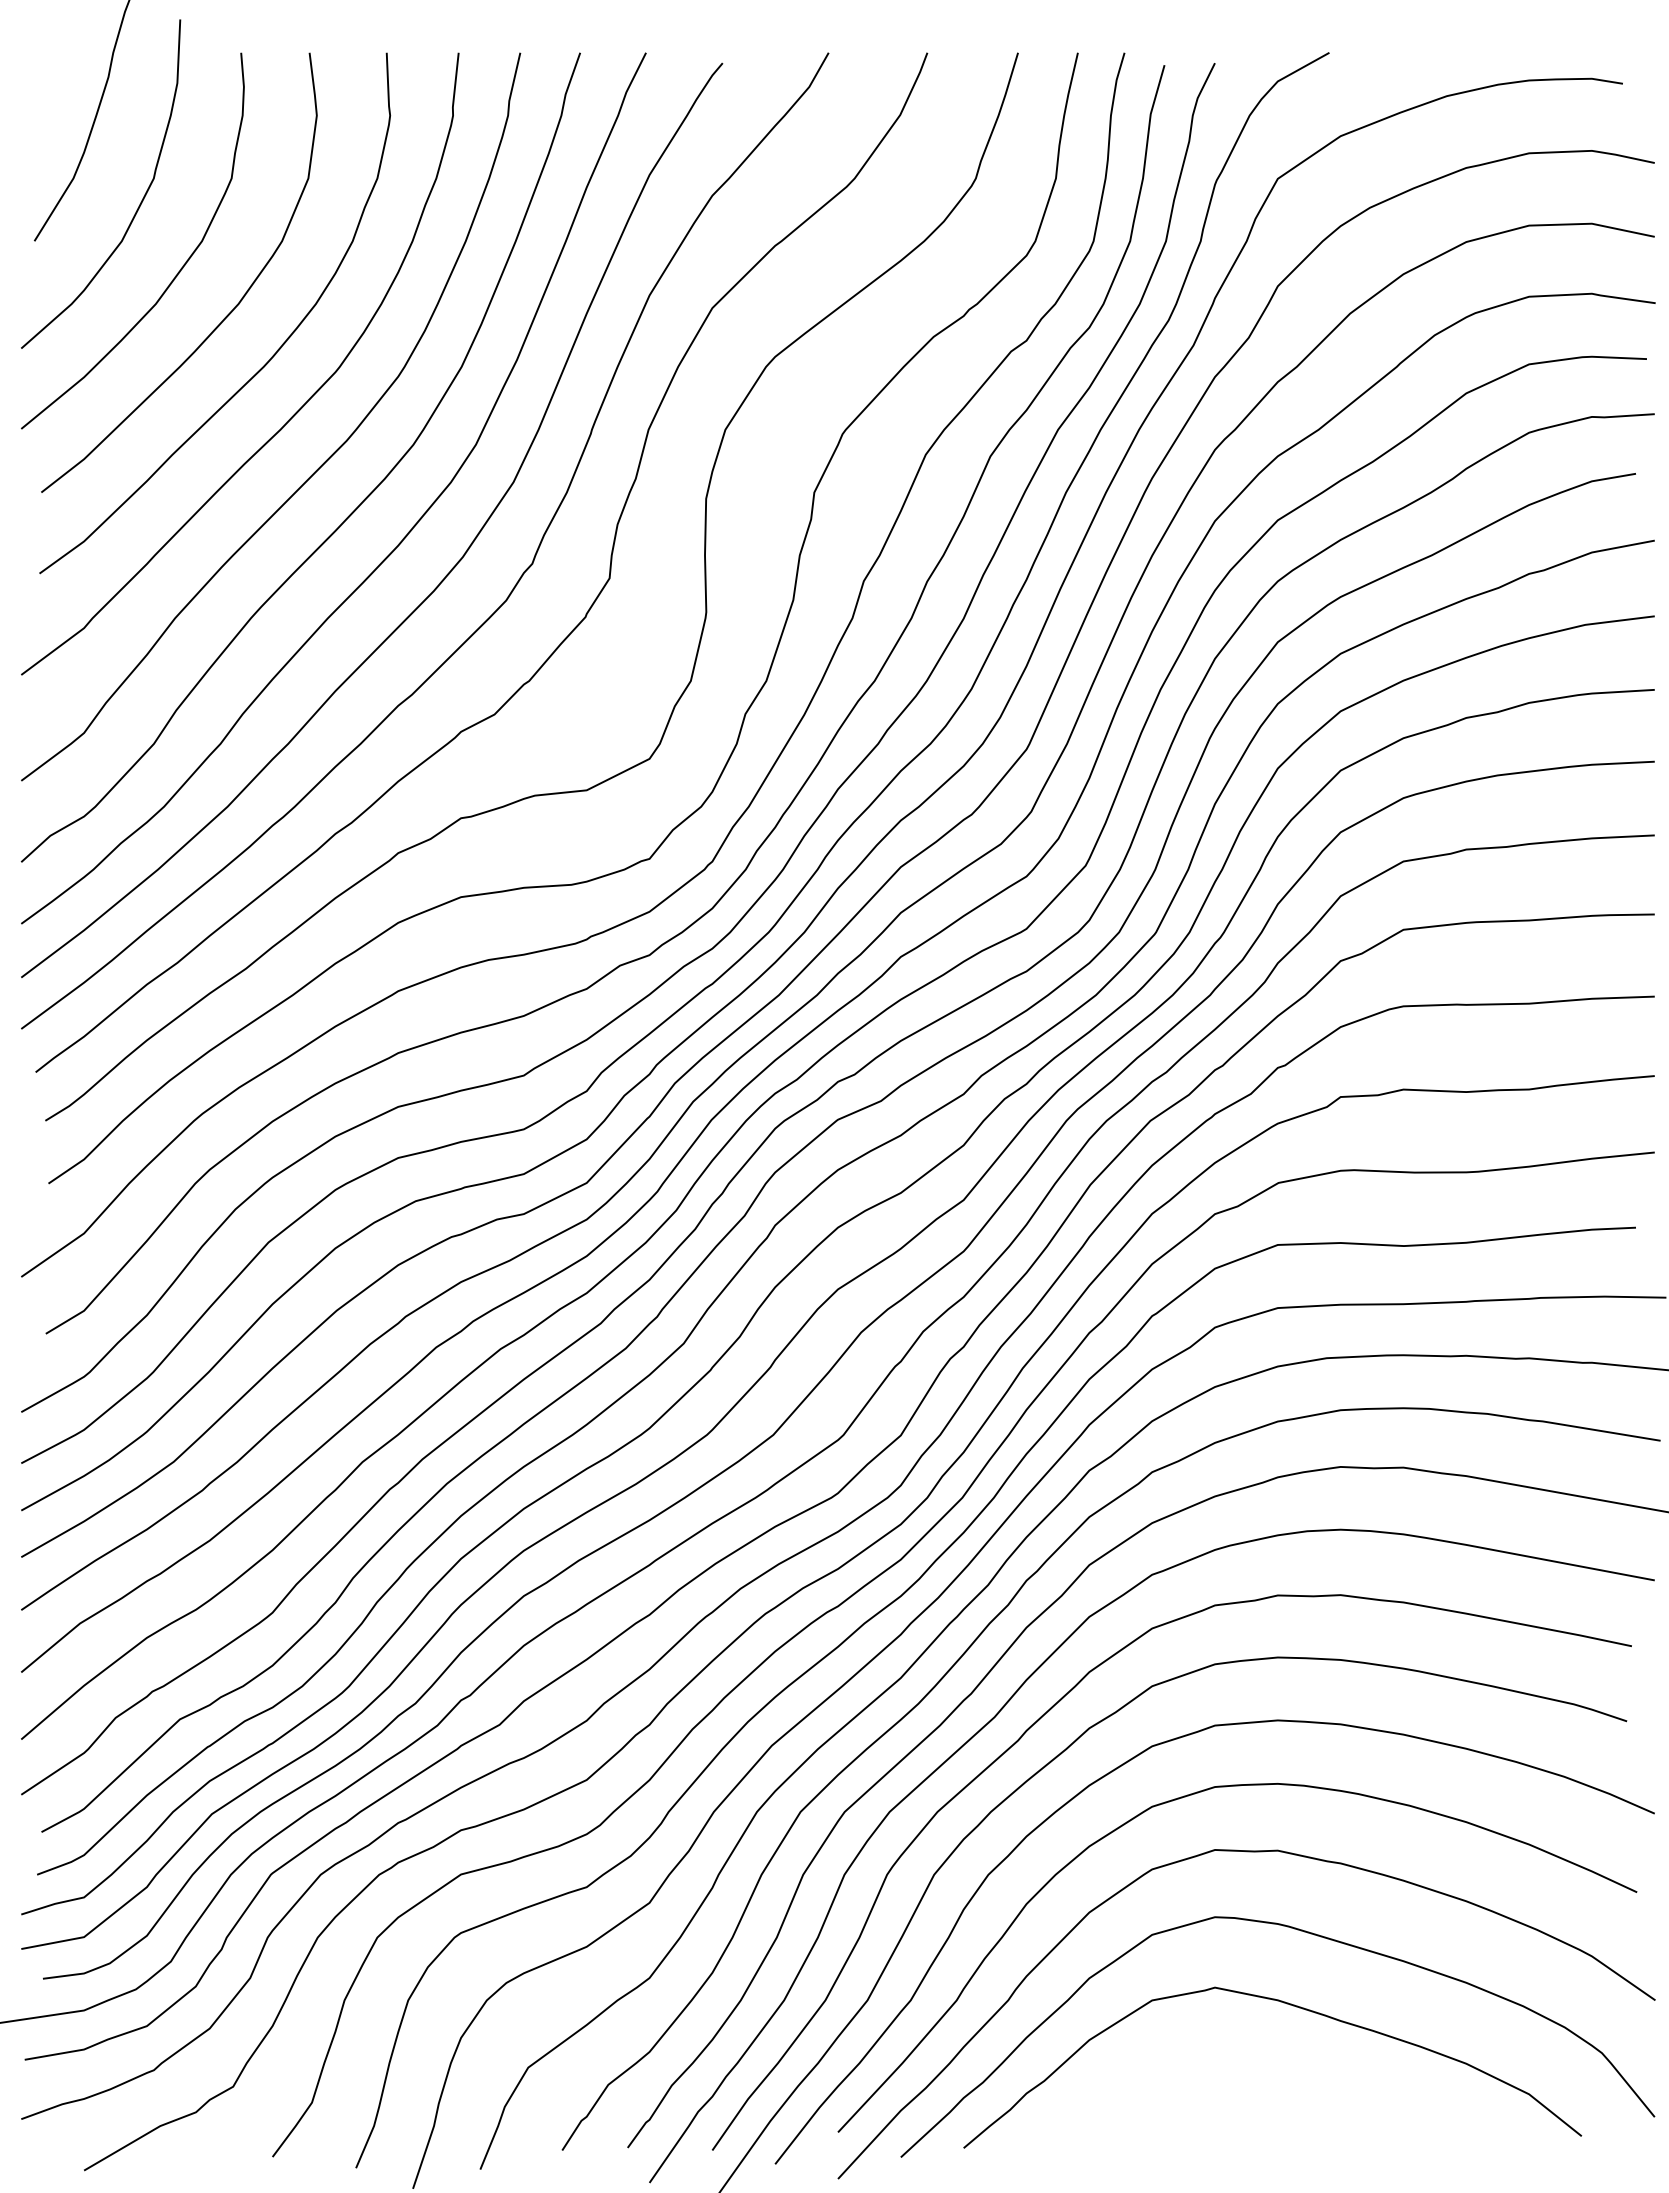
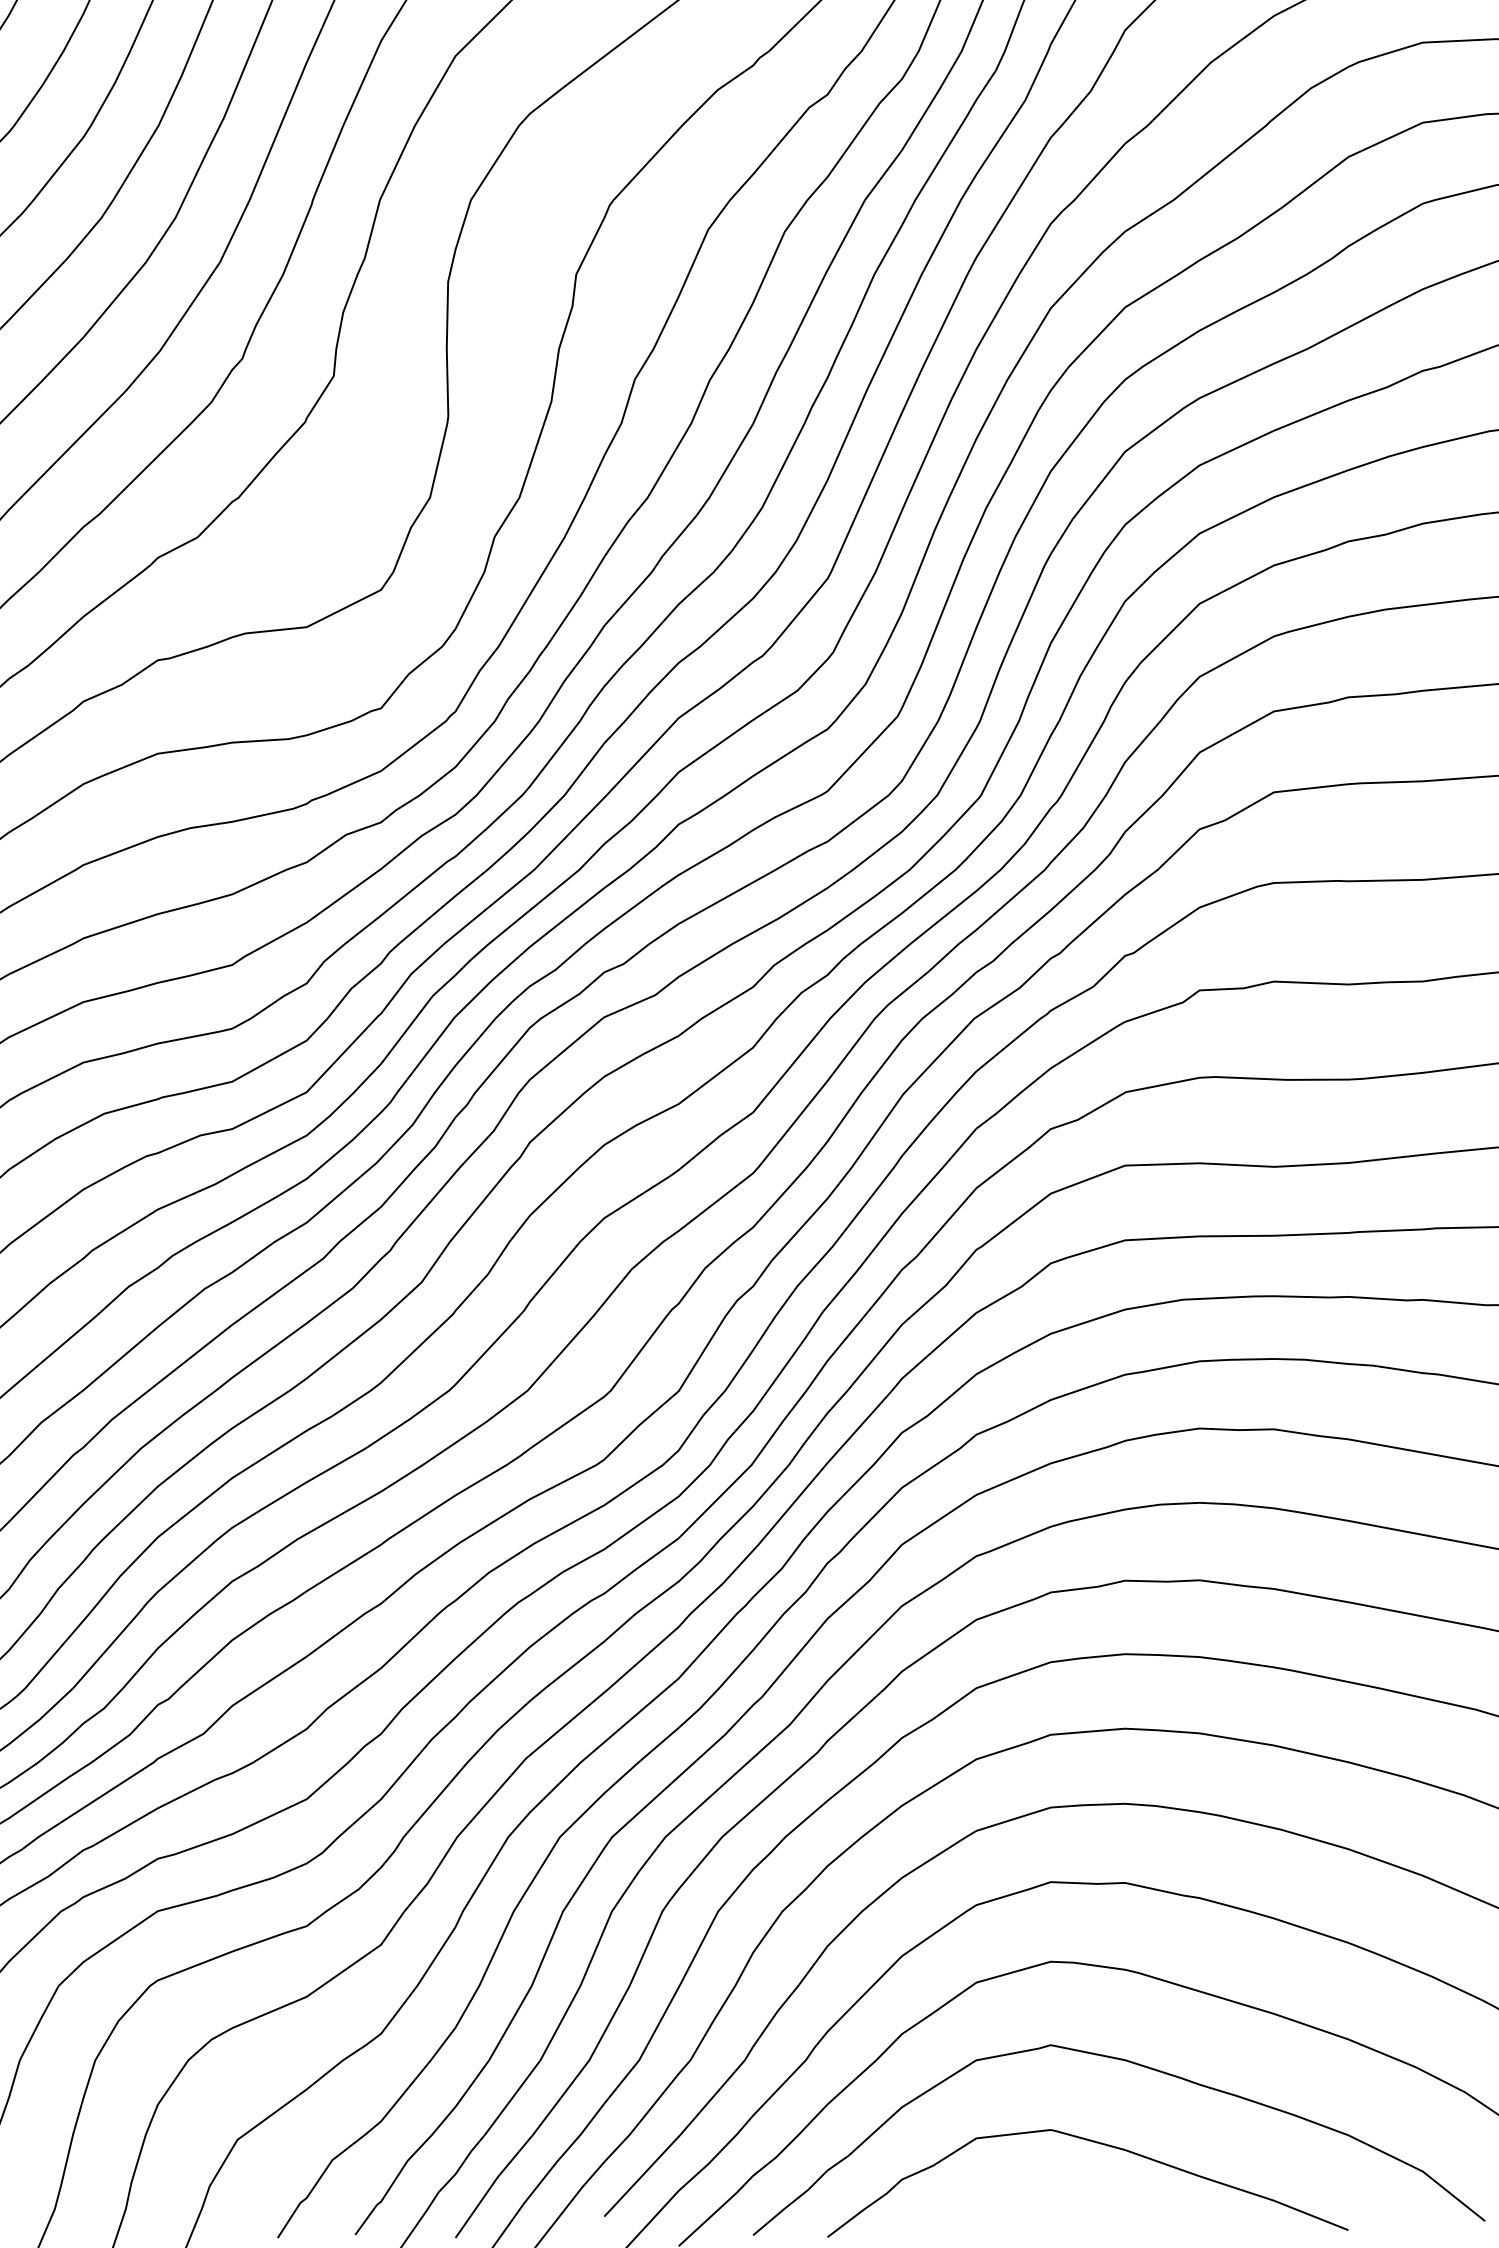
curve: (1256, 2071) -> (1099, 2144), added

